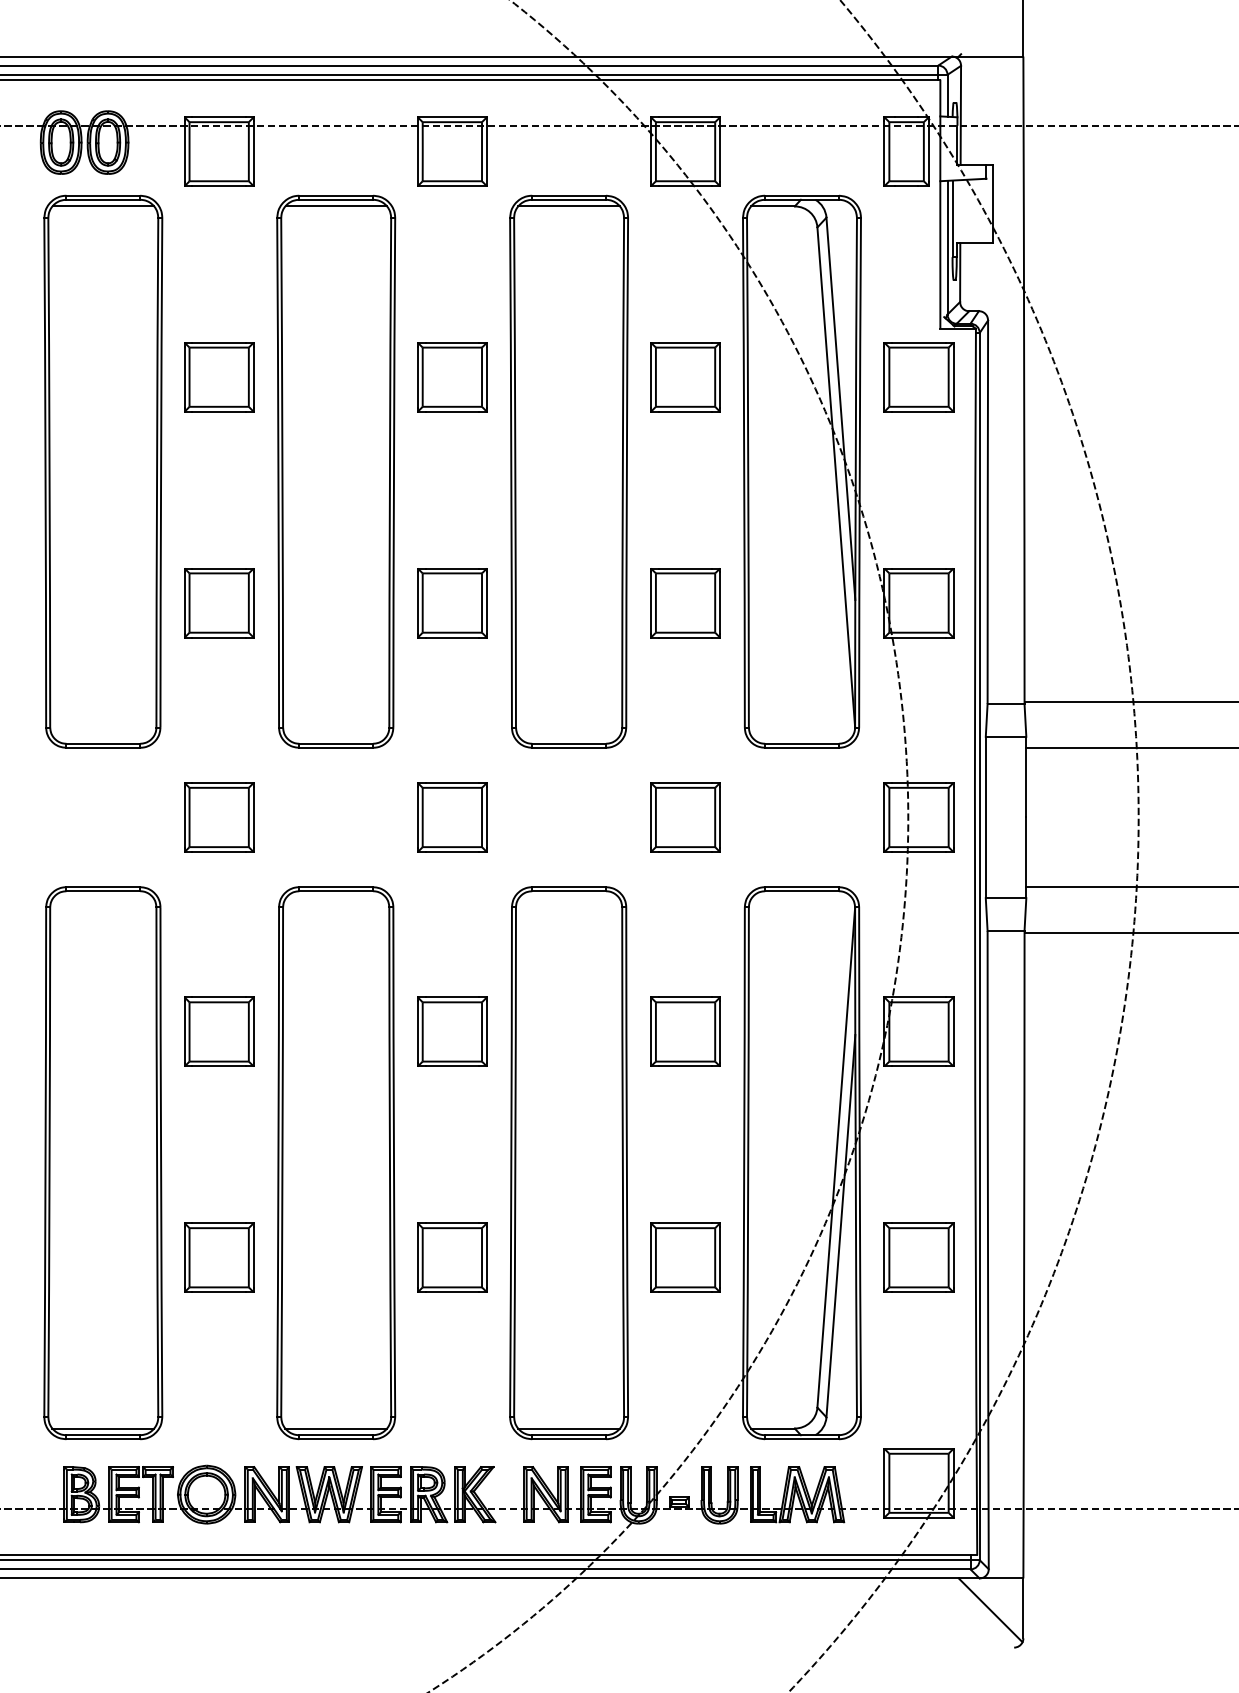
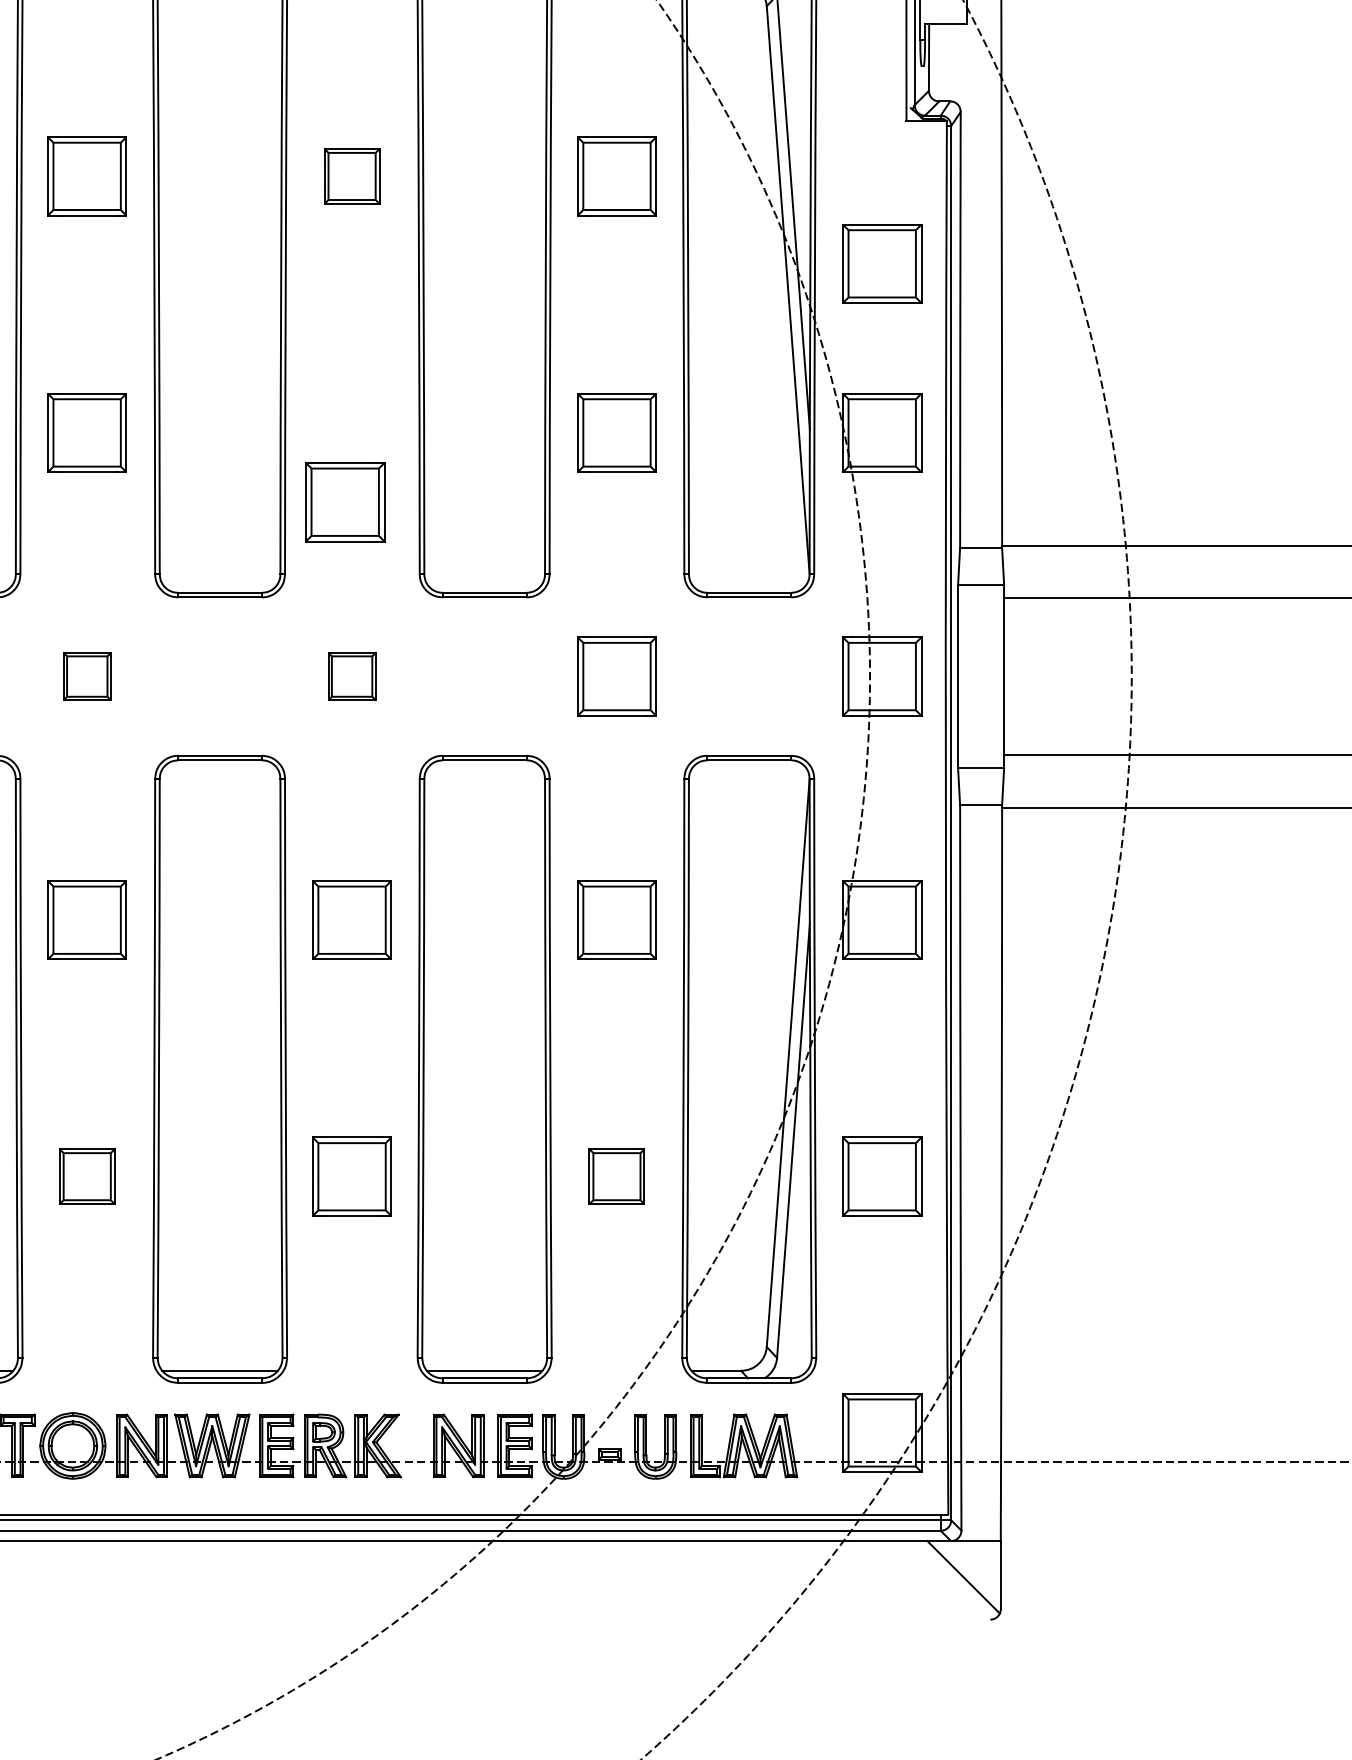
part: (452, 377) -> (352, 176), size x0.7
part: (918, 377) -> (881, 264), moved
part: (452, 603) -> (345, 502), moved
part: (219, 817) -> (87, 676), size x0.6
part: (452, 817) -> (352, 676), size x0.6
part: (219, 1257) -> (87, 1176), size x0.7
part: (685, 1257) -> (616, 1176), size x0.7

